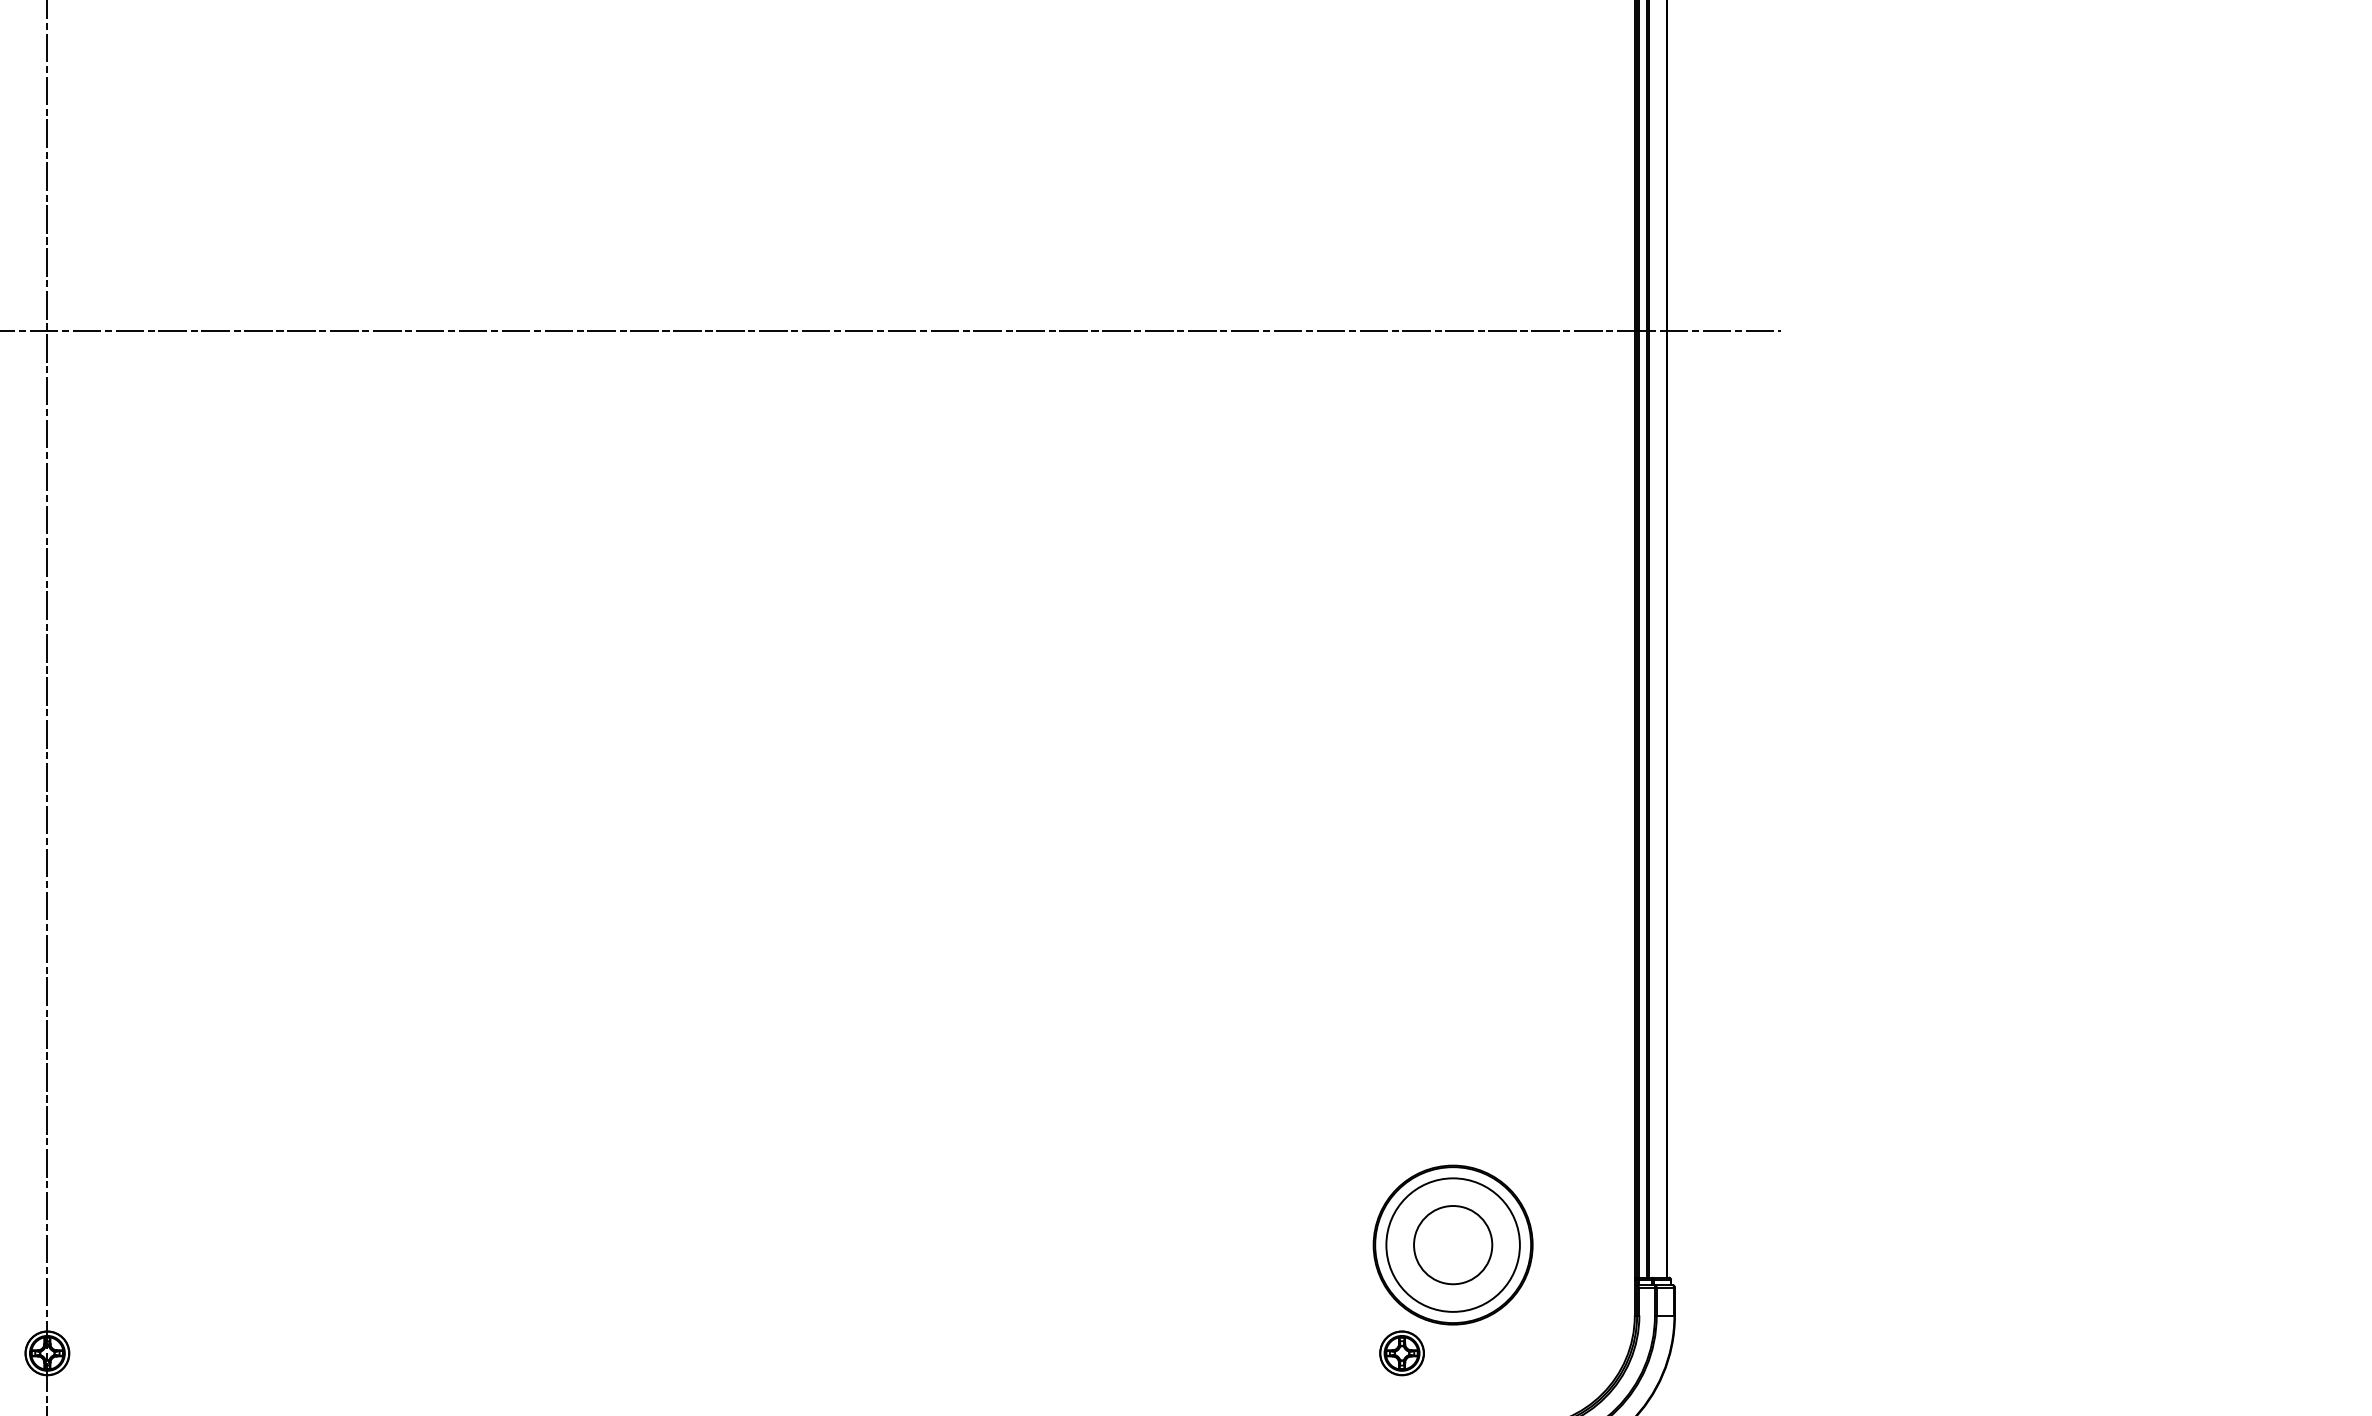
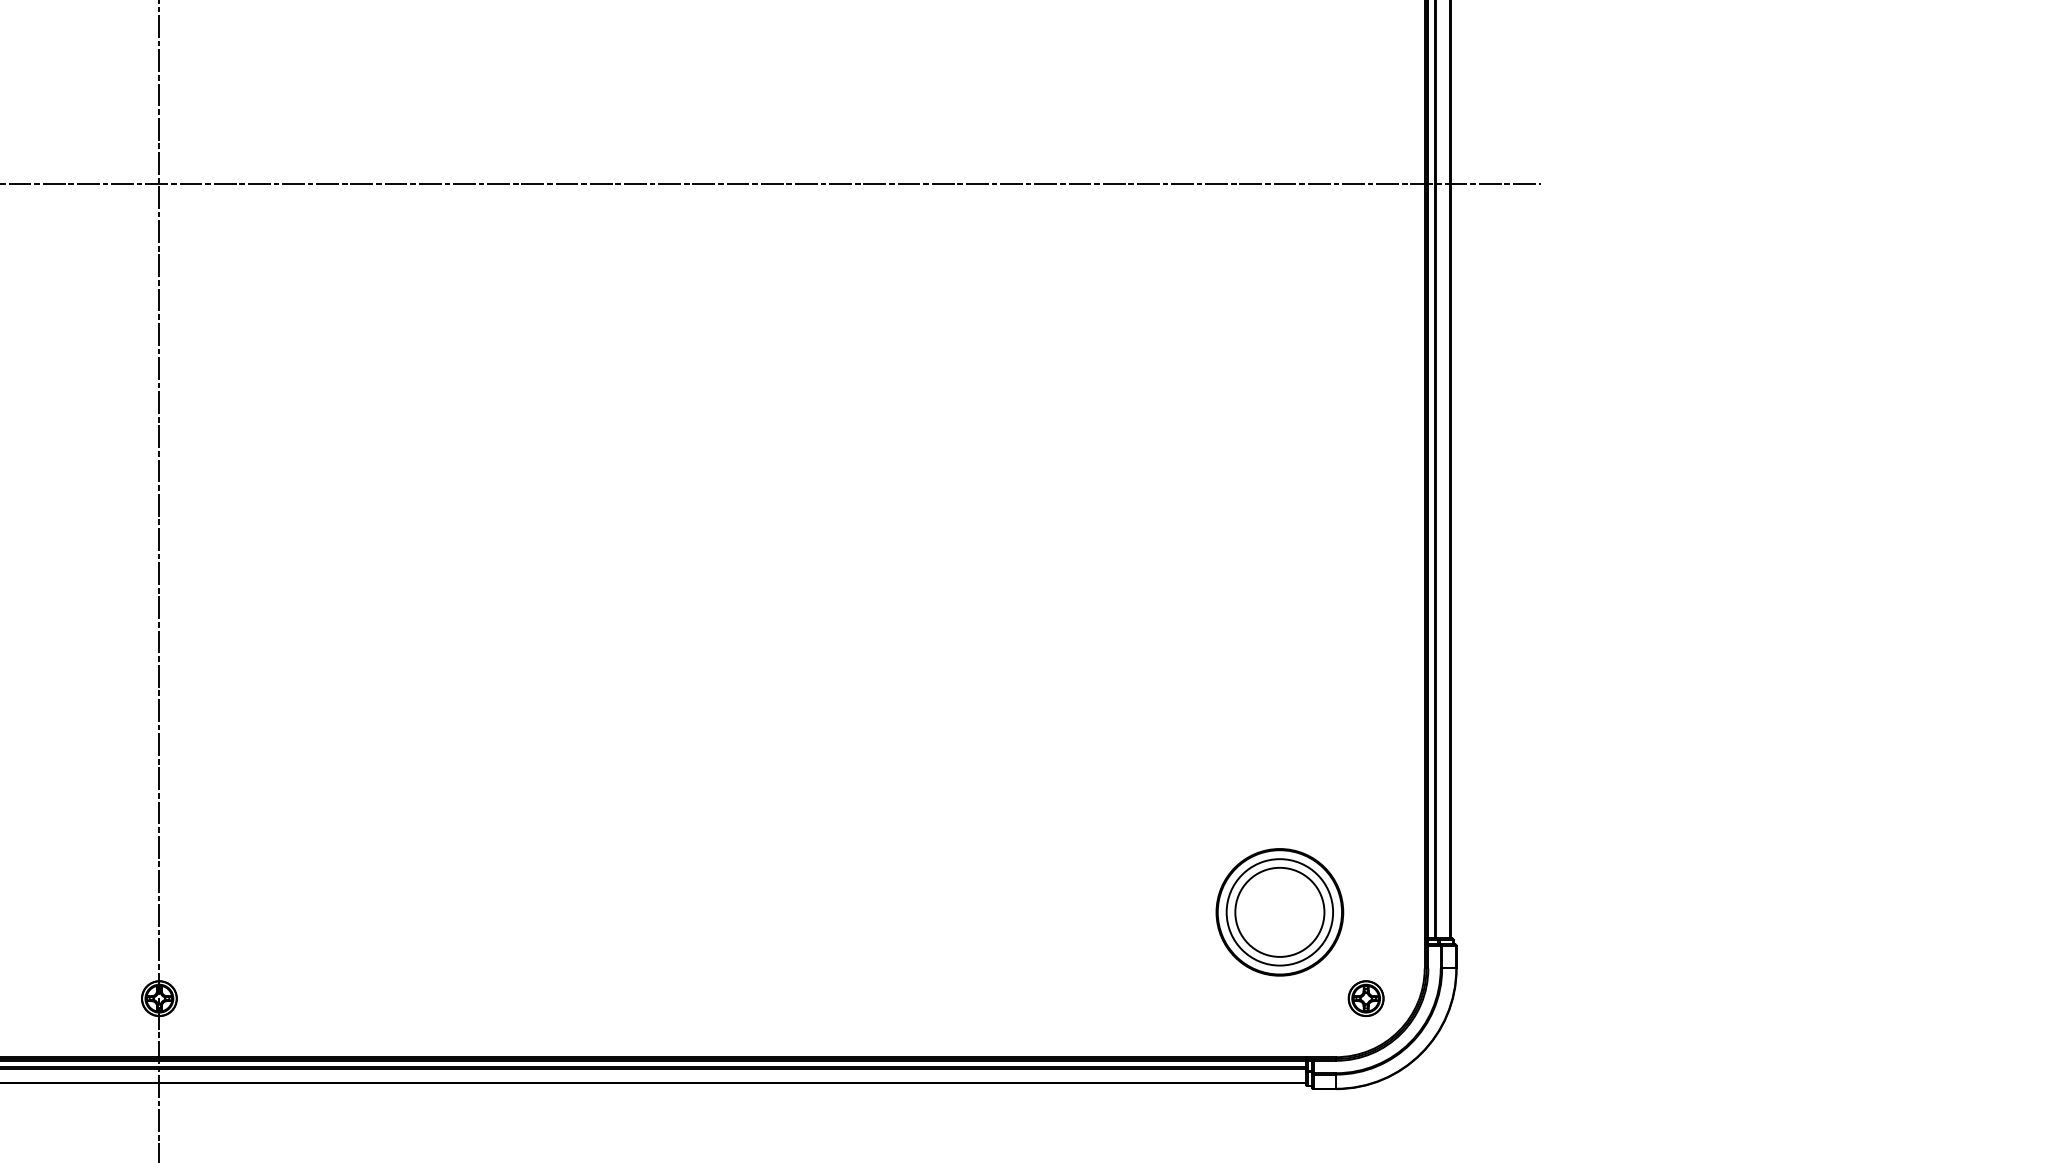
circle: (1452, 1244) -> (1279, 911), size x1.43
part: (1401, 1353) -> (1365, 998), moved

